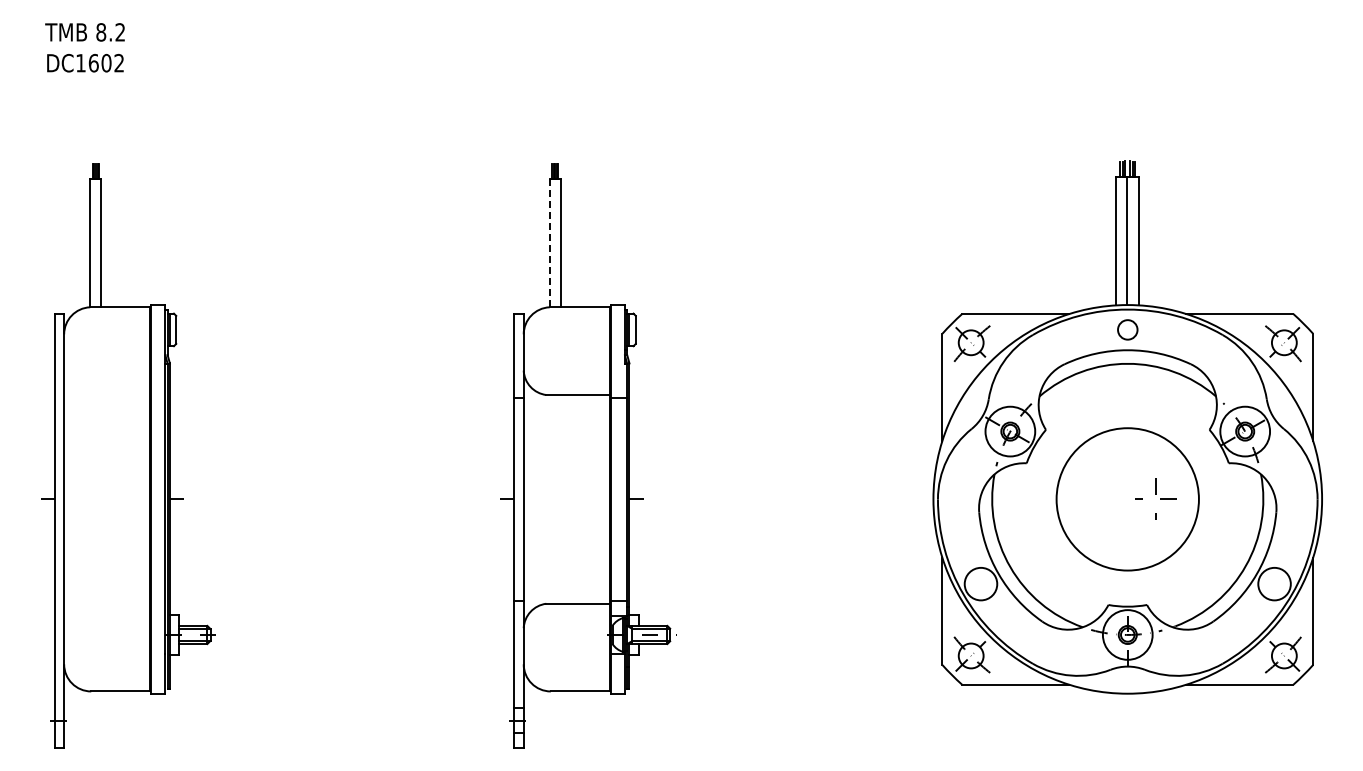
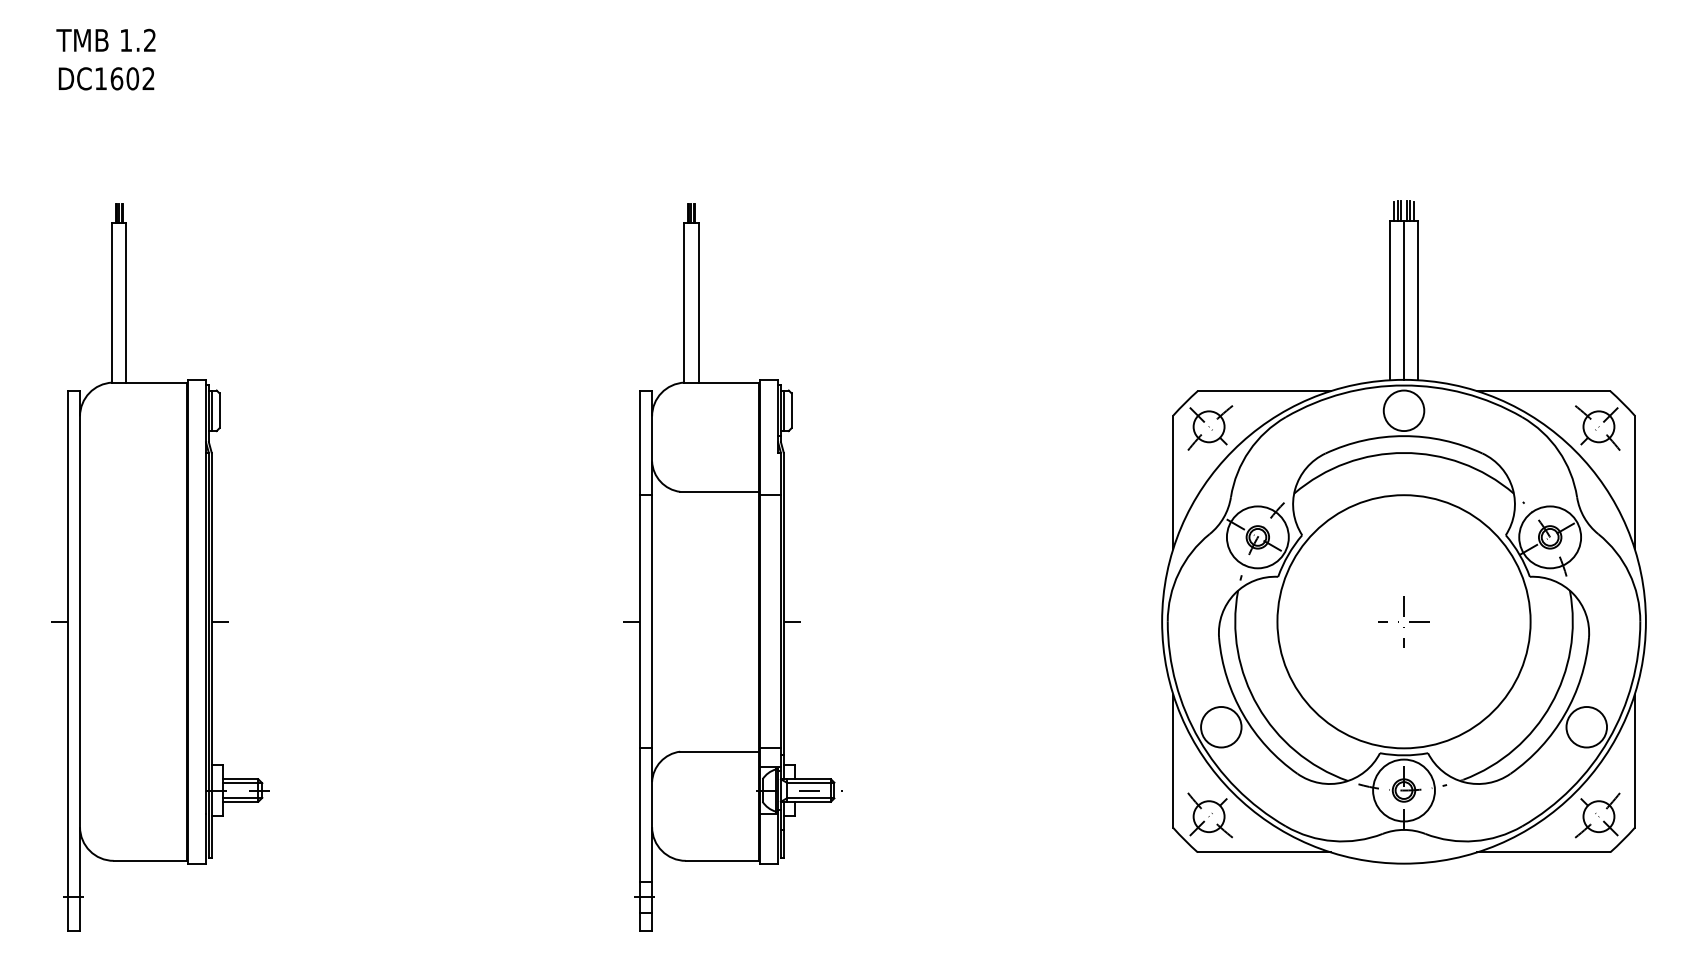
text: (101, 32) -> (126, 40), 8.2 -> 1.2
line: (549, 243) -> (684, 303), dashed -> solid
circle: (1127, 329) -> (1403, 410), size x1.67
part: (1155, 498) -> (1403, 620), moved
circle: (1127, 499) -> (1403, 621), size x1.43

